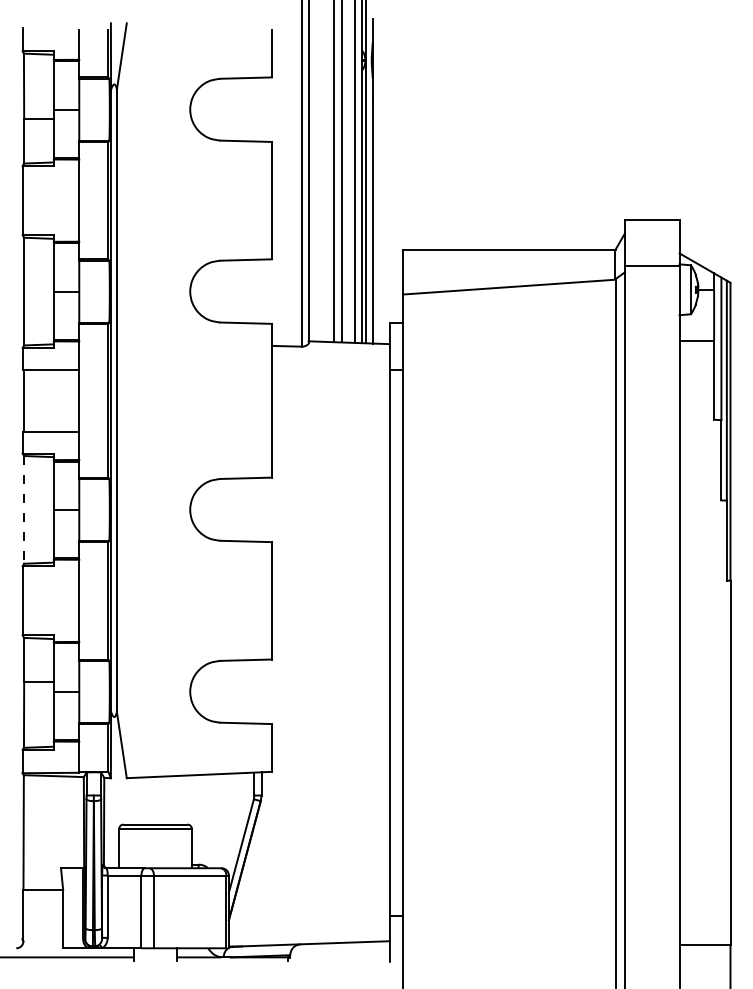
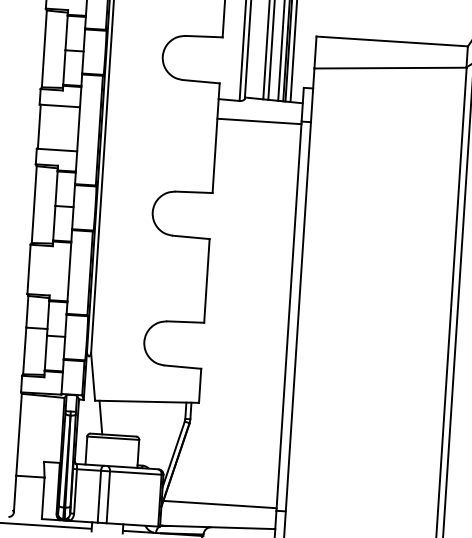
line: (330, 373) -> (259, 121), added
line: (24, 509) -> (34, 204), dashed -> solid
line: (136, 800) -> (100, 417), added
line: (310, 911) -> (219, 504), added

